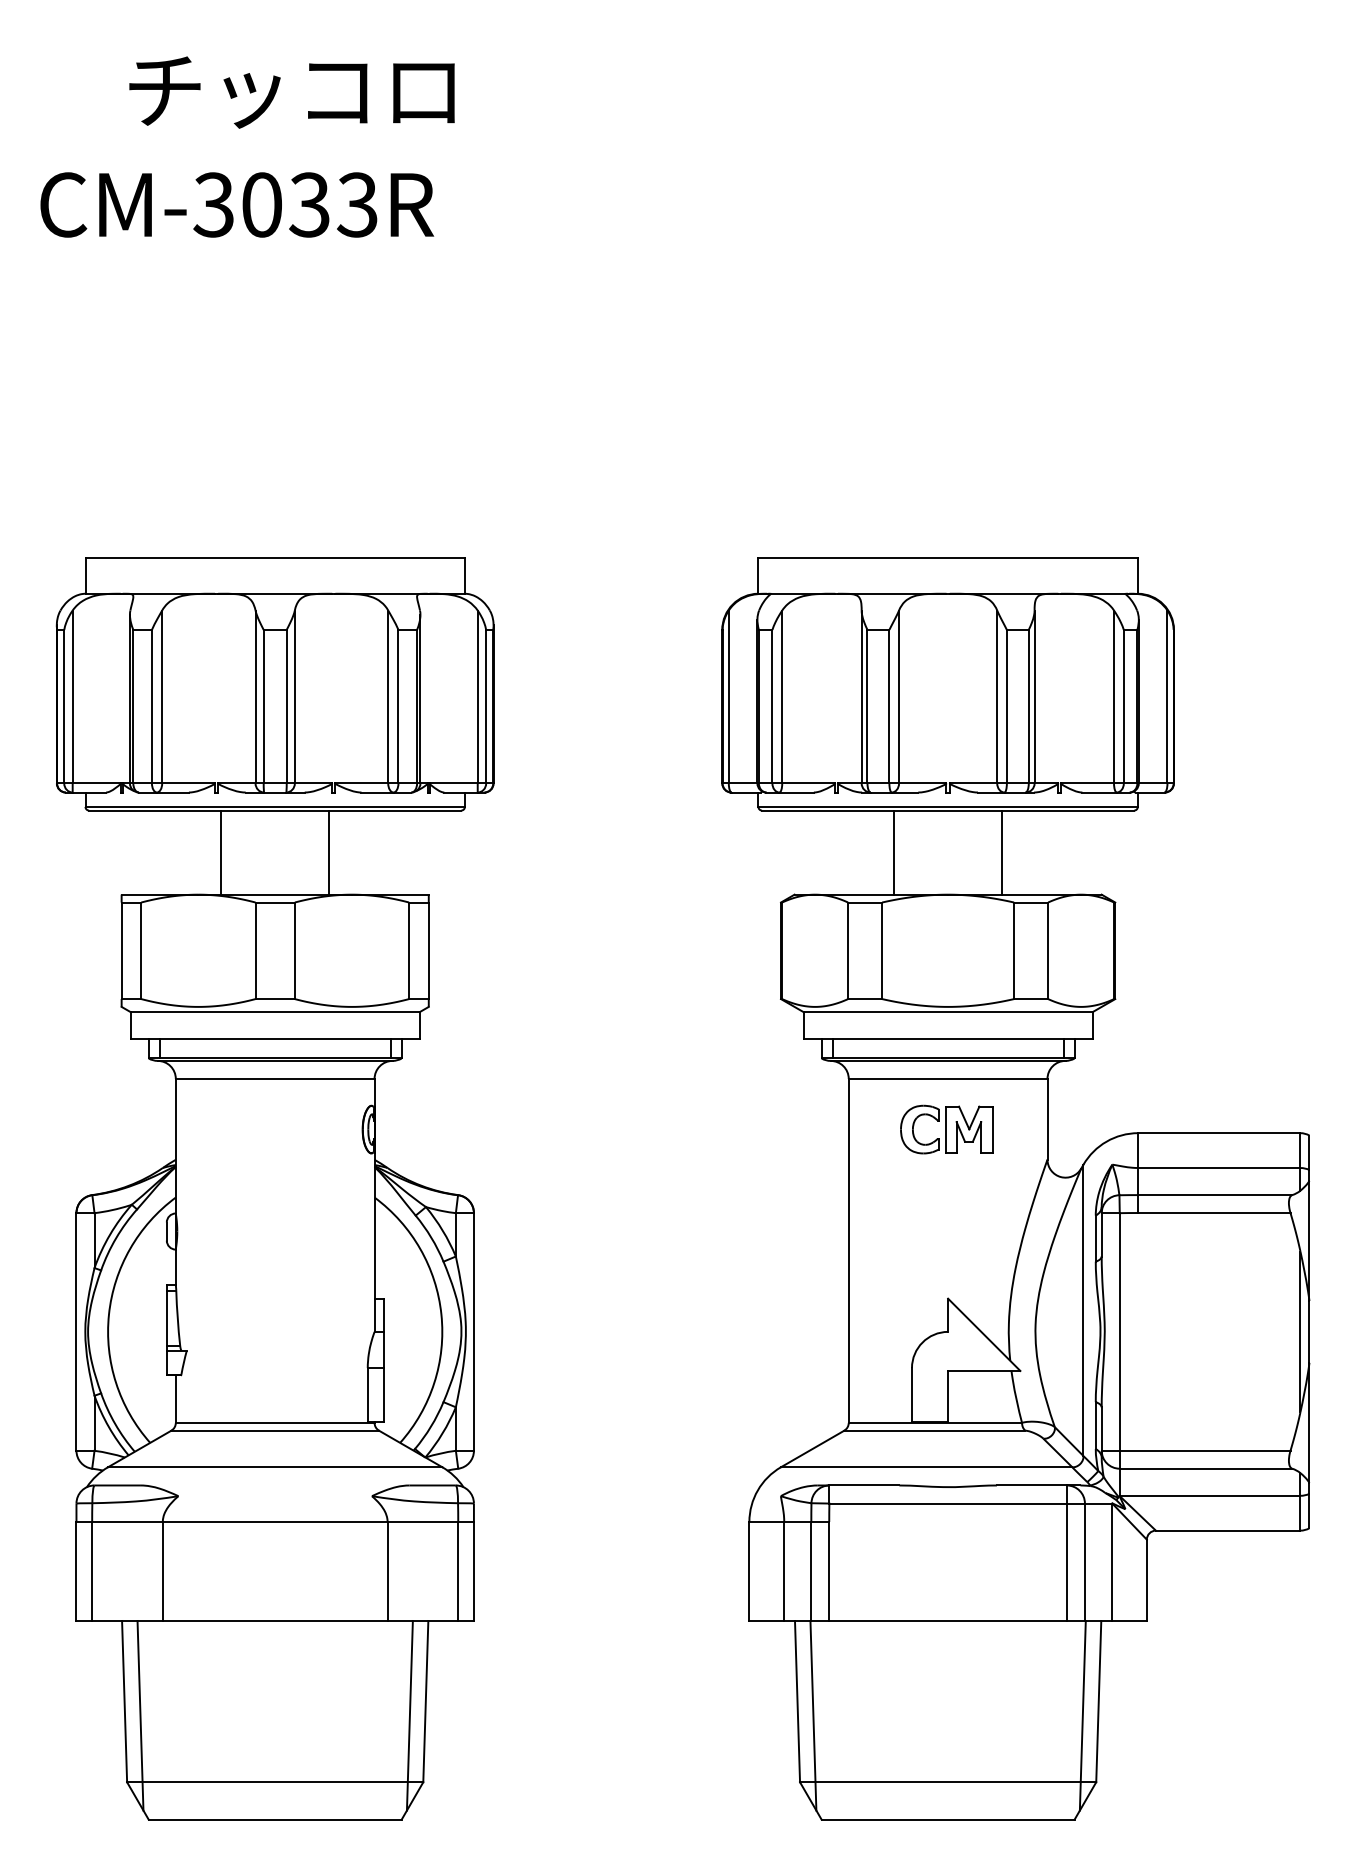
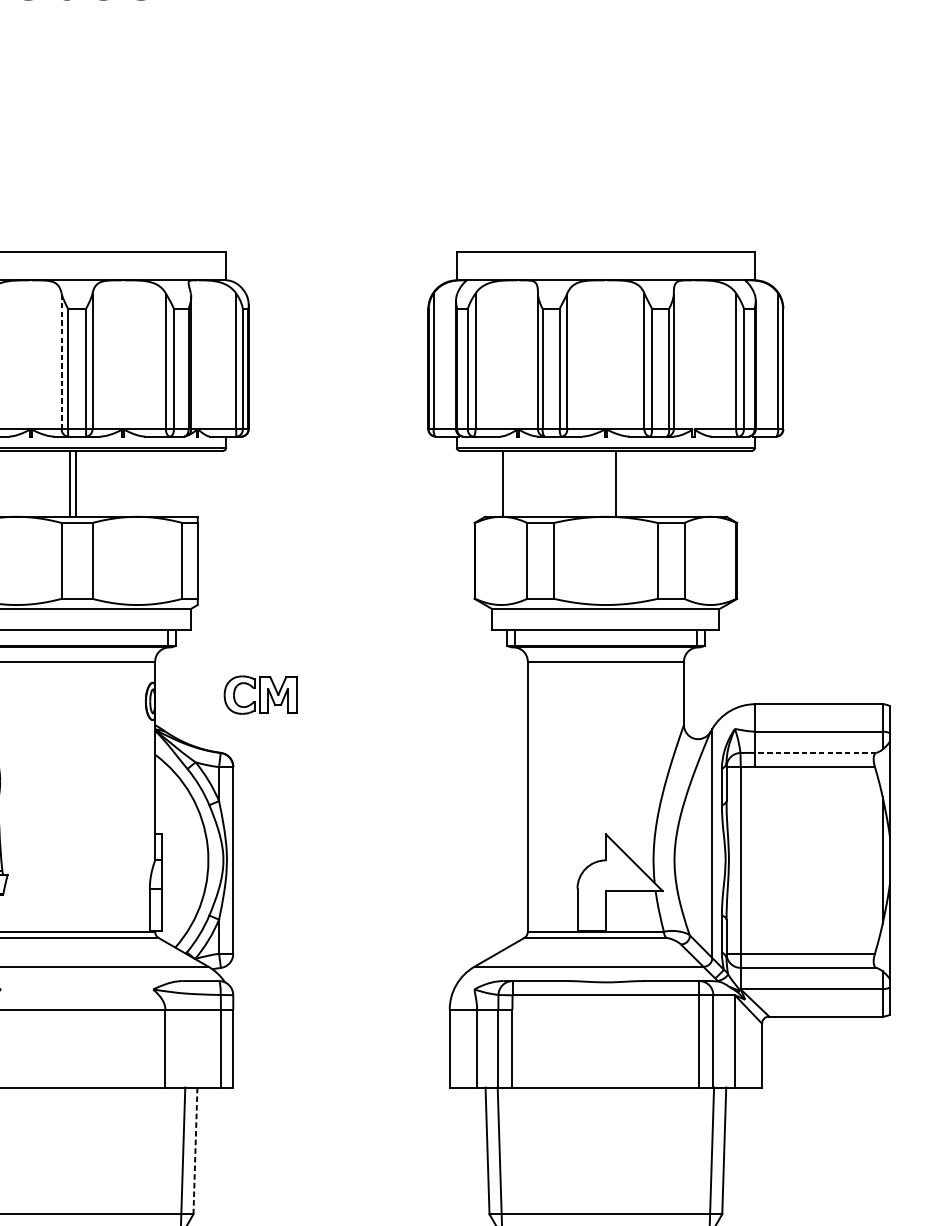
line: (255, 696) -> (61, 361), solid -> dashed
line: (221, 852) -> (70, 483), moved
line: (329, 852) -> (75, 483), moved
line: (893, 852) -> (502, 483), moved
line: (1002, 852) -> (616, 483), moved
part: (946, 1129) -> (260, 695), moved
line: (1214, 1195) -> (815, 753), solid -> dashed
line: (425, 1701) -> (195, 1150), solid -> dashed

